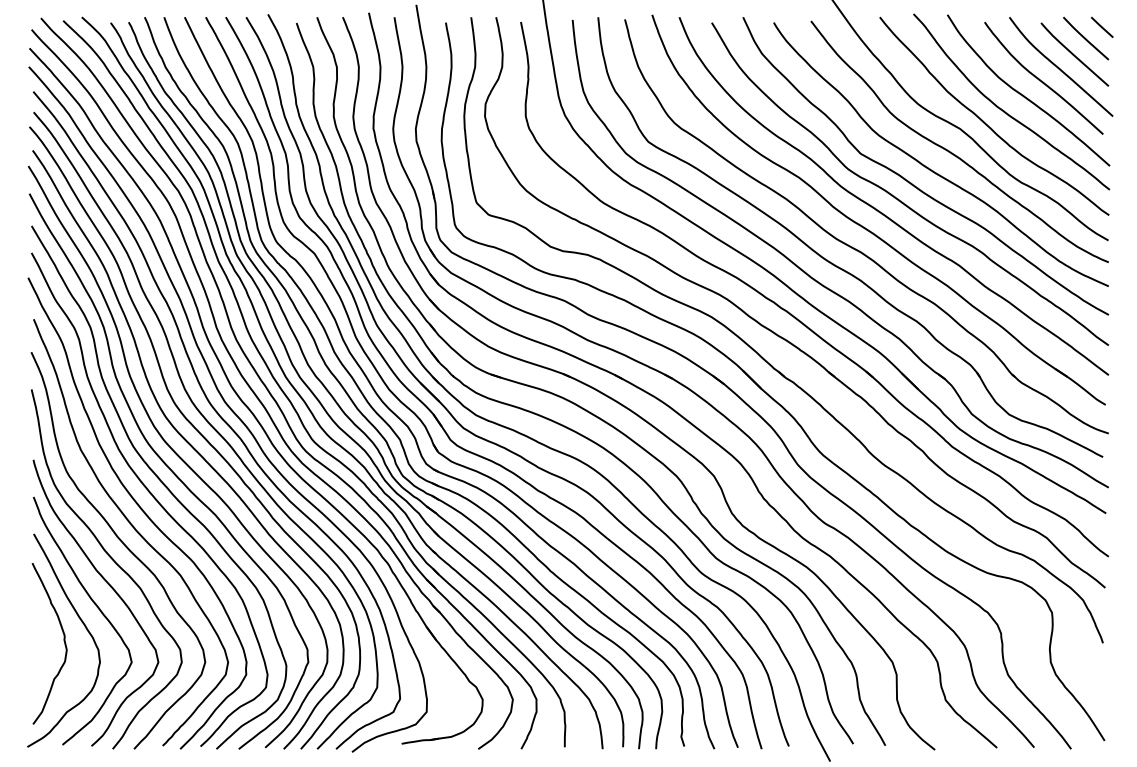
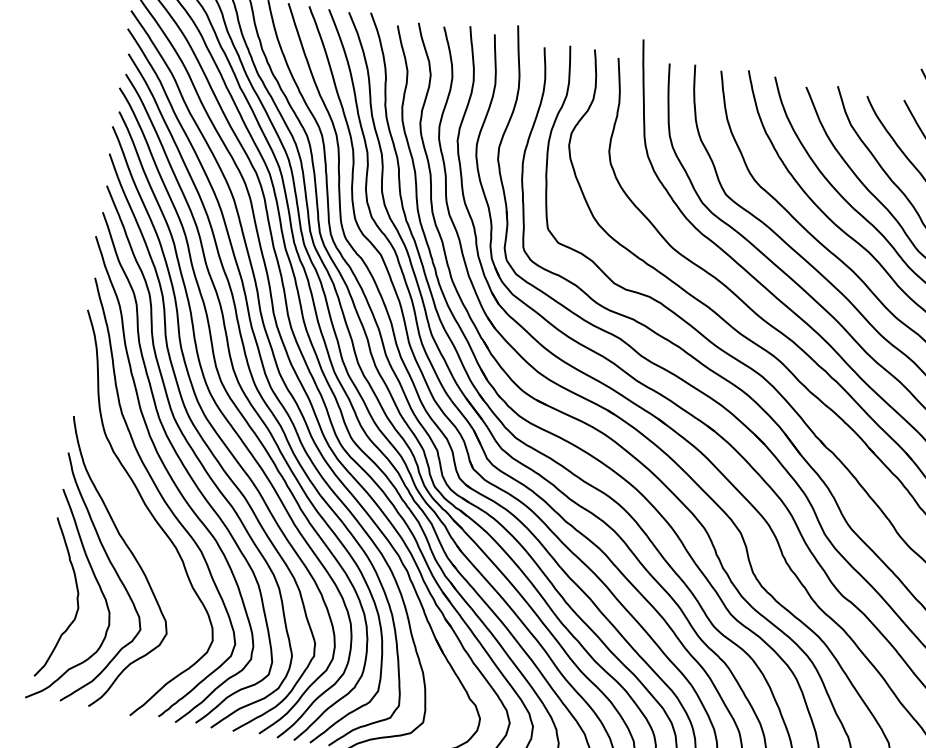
curve: (113, 561) -> (137, 527), removed

